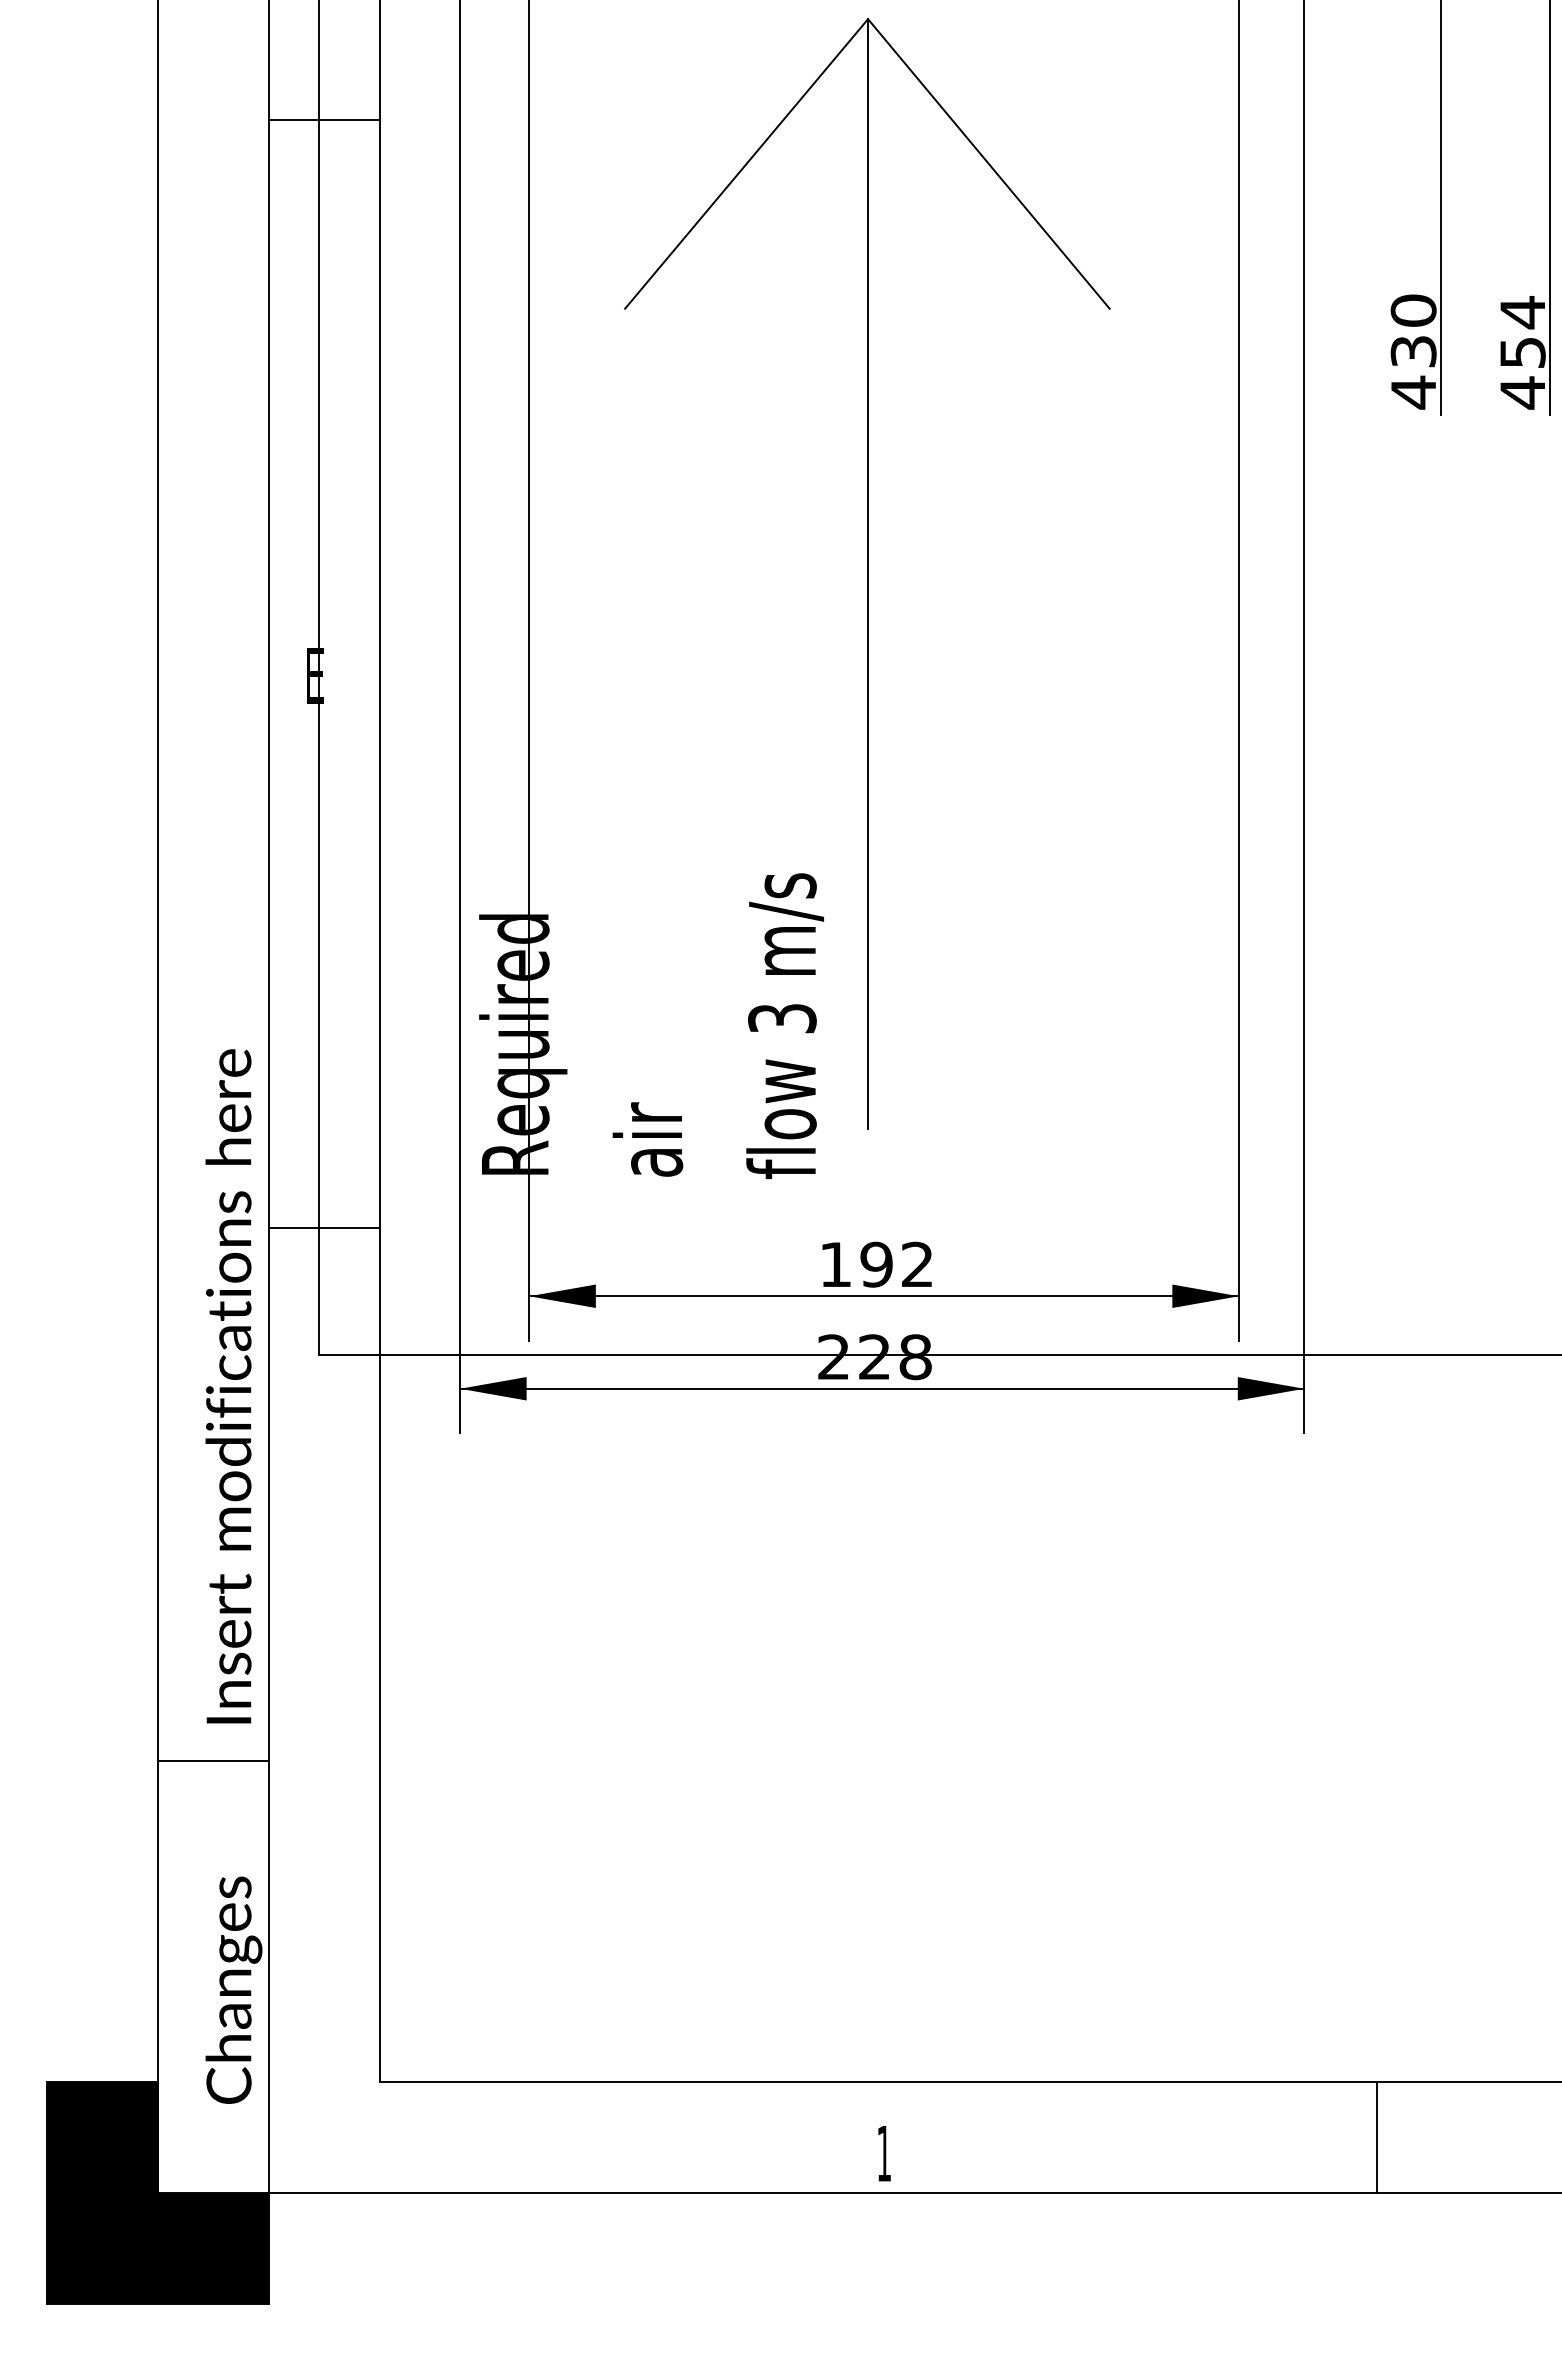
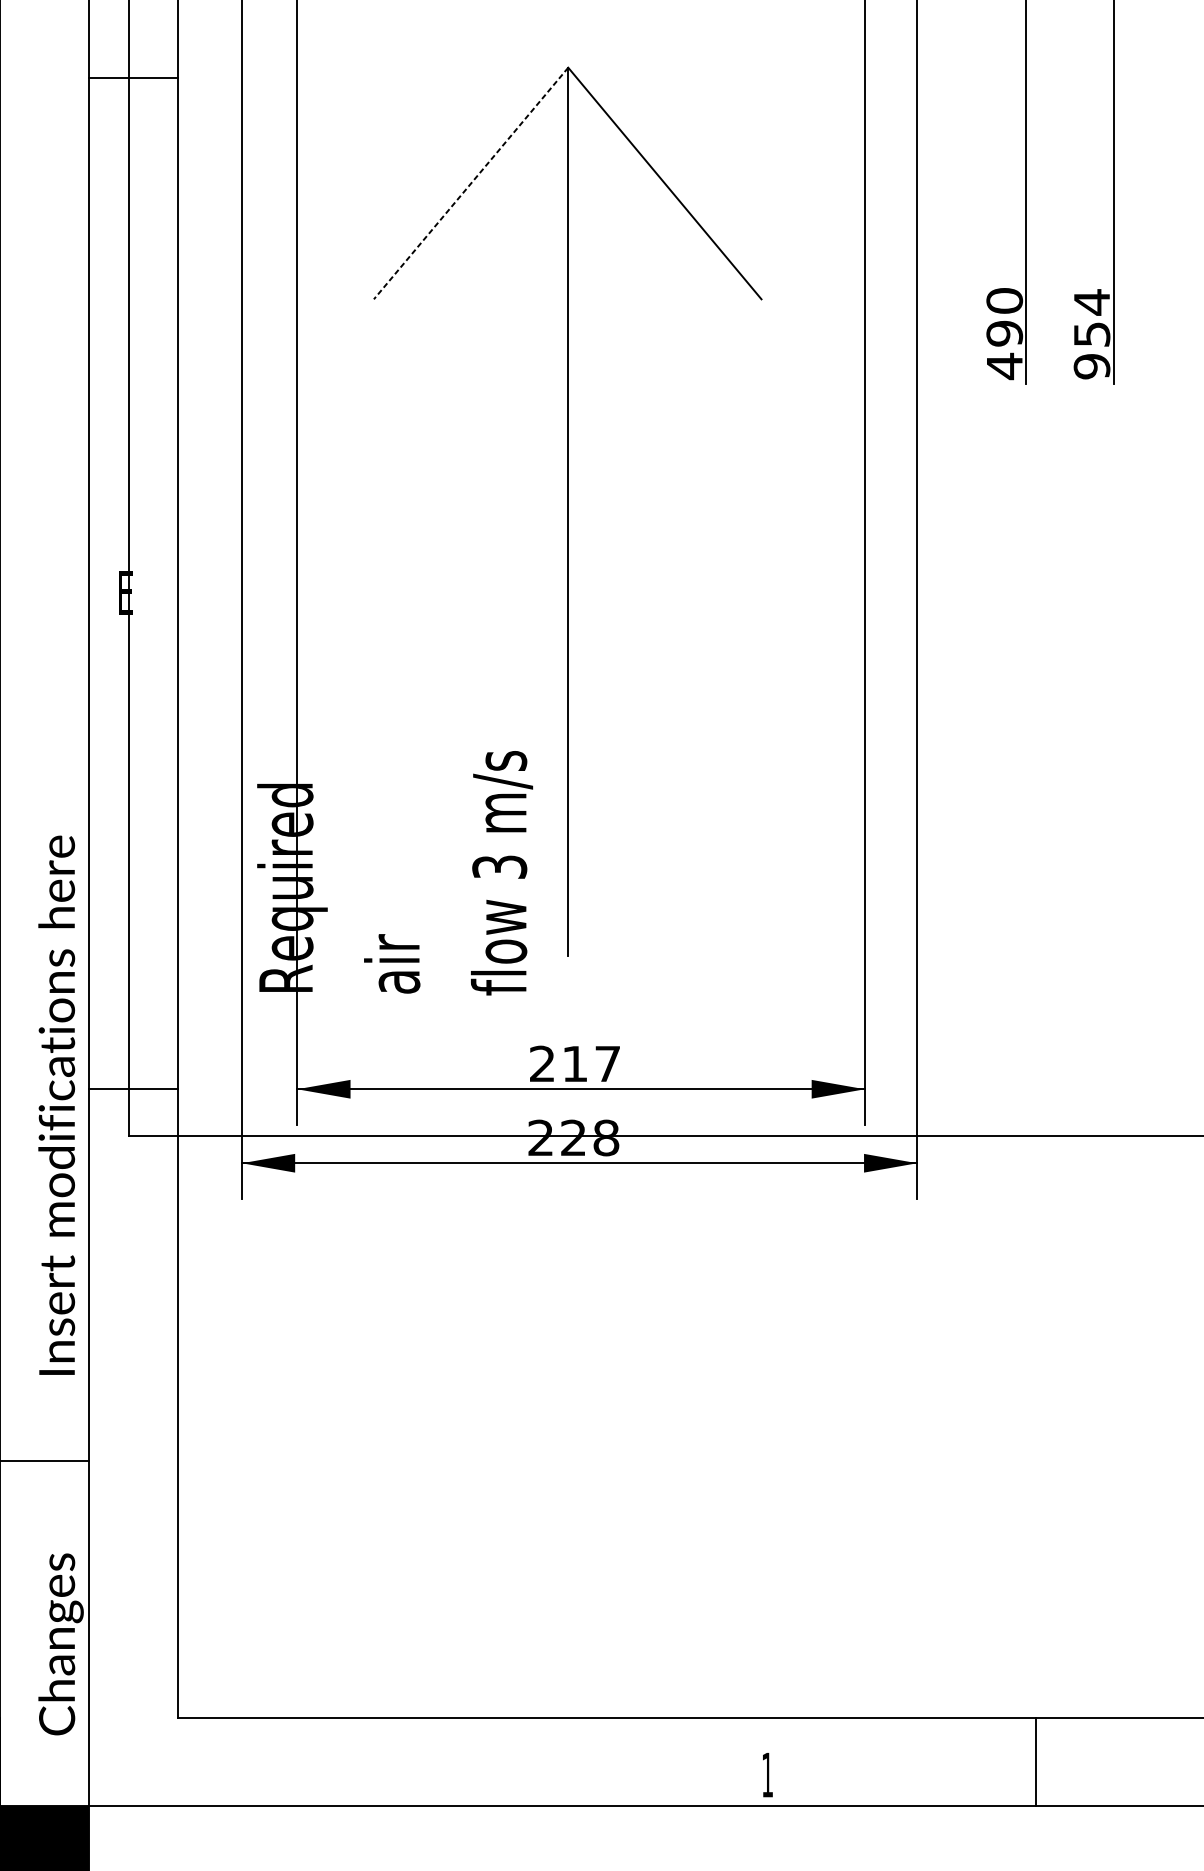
line: (323, 119) -> (132, 77), moved
line: (746, 164) -> (471, 183), solid -> dashed
text: (1413, 351) -> (1004, 333), 430 -> 490
text: (1522, 392) -> (1091, 366), 454 -> 954
line: (323, 1228) -> (132, 1089), moved
text: (876, 1264) -> (575, 1063), 192 -> 217
text: (228, 1386) -> (56, 1105), moved
line: (1377, 2137) -> (1036, 1762), moved
text: (884, 2153) -> (767, 1774), moved

